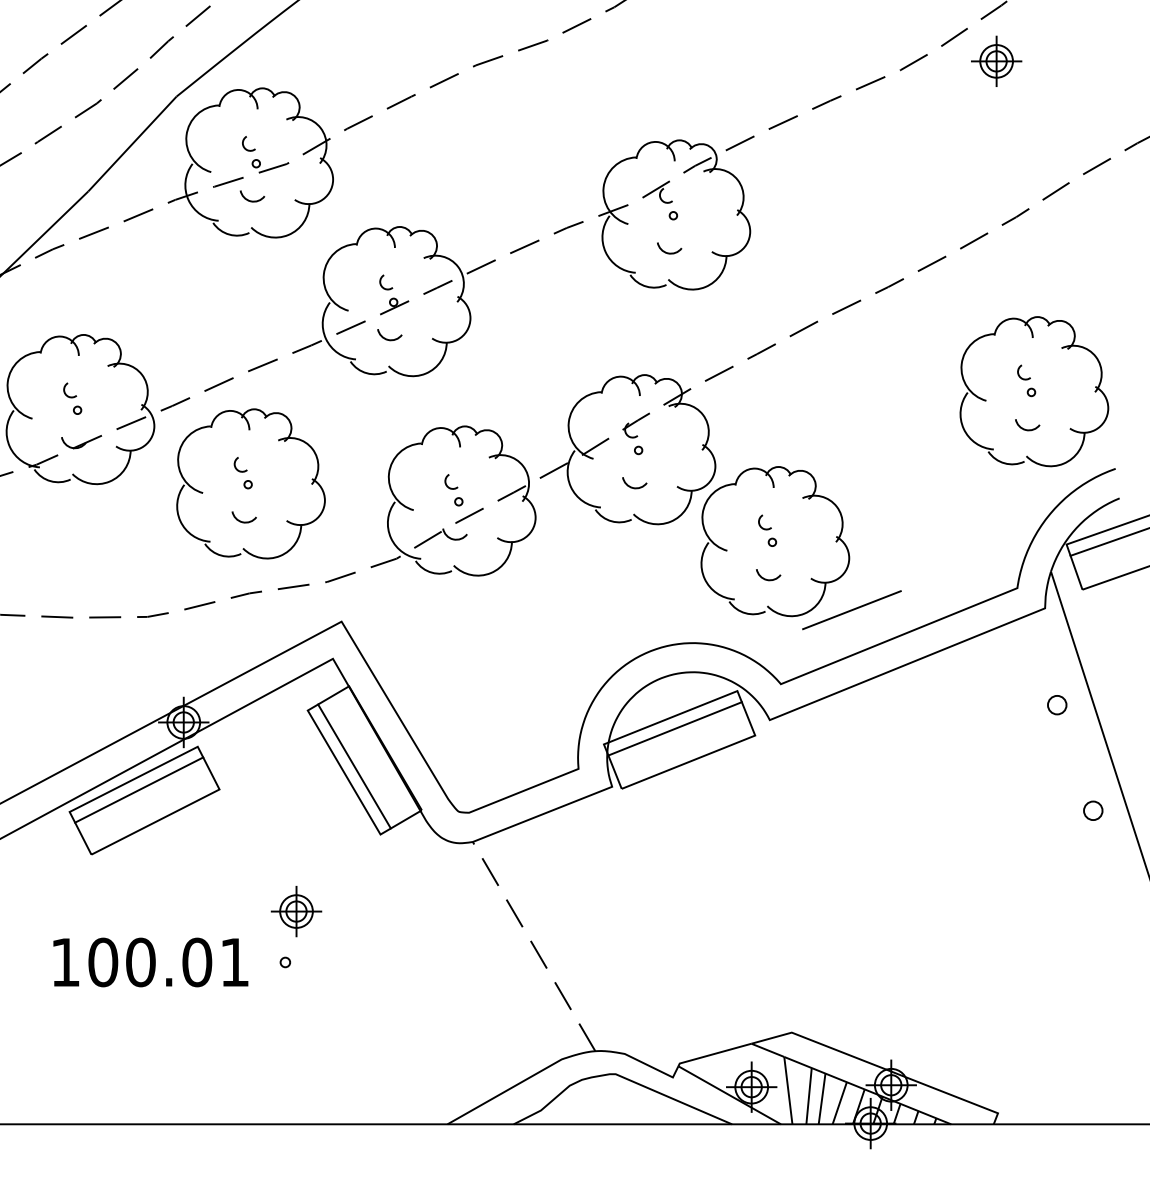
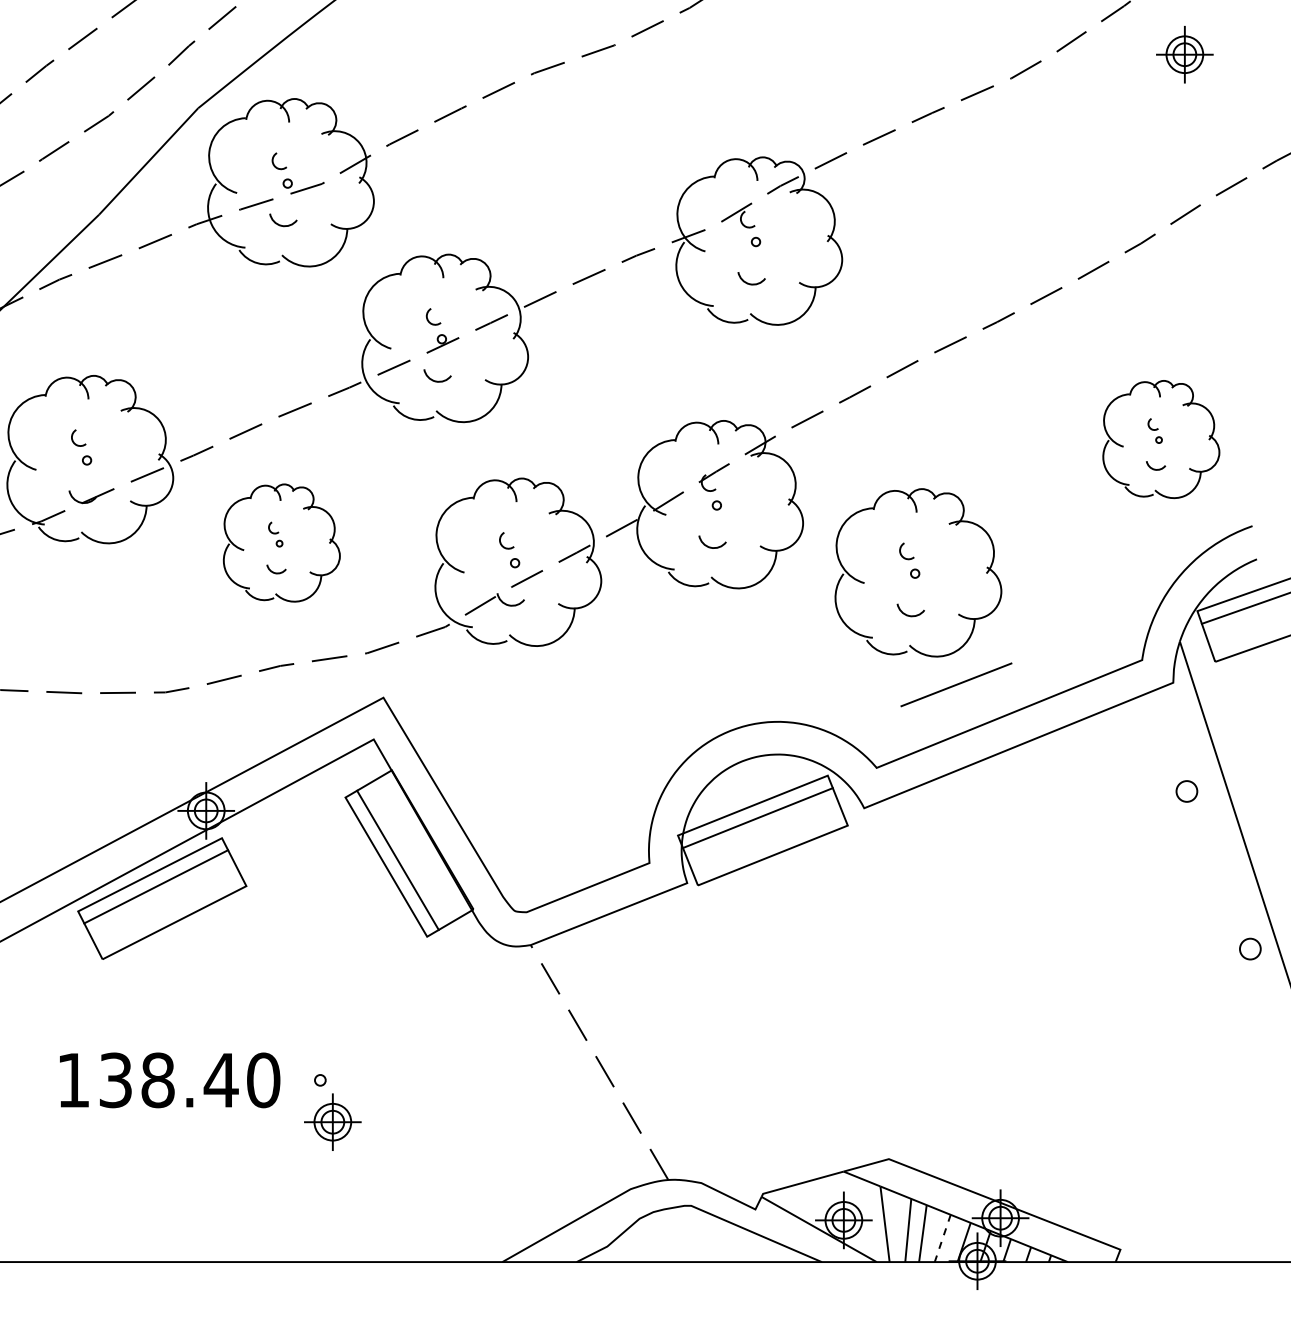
part: (996, 61) -> (1184, 54), moved
part: (1034, 391) -> (1161, 439), size x0.7
part: (250, 483) -> (281, 542), size x0.7
part: (775, 541) -> (918, 572), moved
part: (1093, 810) -> (1250, 948), moved
part: (296, 910) -> (332, 1121), moved
text: (168, 962) -> (189, 1080), 100.01 -> 138.40
line: (839, 1103) -> (942, 1238), solid -> dashed

